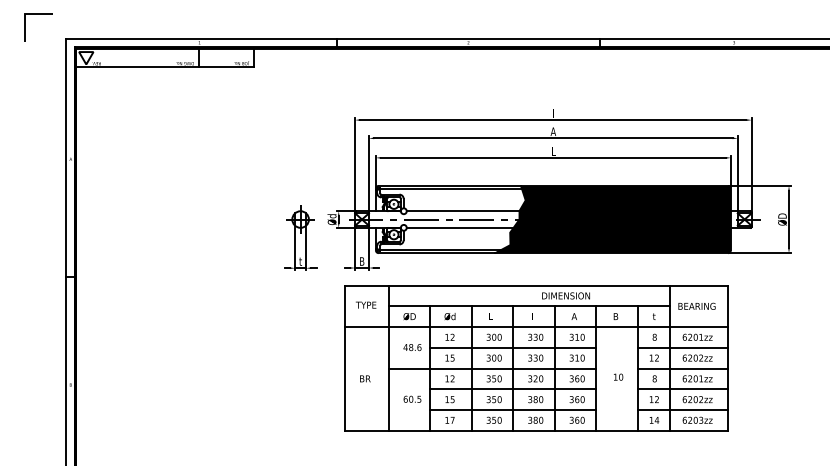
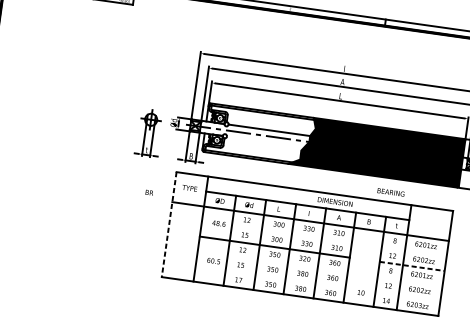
line: (459, 227) -> (265, 141), removed
text: (696, 305) -> (390, 191), moved
line: (513, 347) -> (292, 233), removed
line: (682, 347) -> (414, 251), removed
line: (345, 358) -> (169, 224), solid -> dashed
line: (682, 368) -> (412, 266), solid -> dashed
text: (618, 376) -> (361, 292), moved
text: (365, 378) -> (149, 192), moved
line: (513, 389) -> (287, 264), removed
line: (682, 389) -> (409, 281), removed
line: (513, 410) -> (285, 279), removed
line: (682, 410) -> (407, 296), removed

